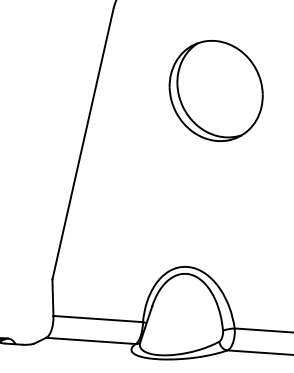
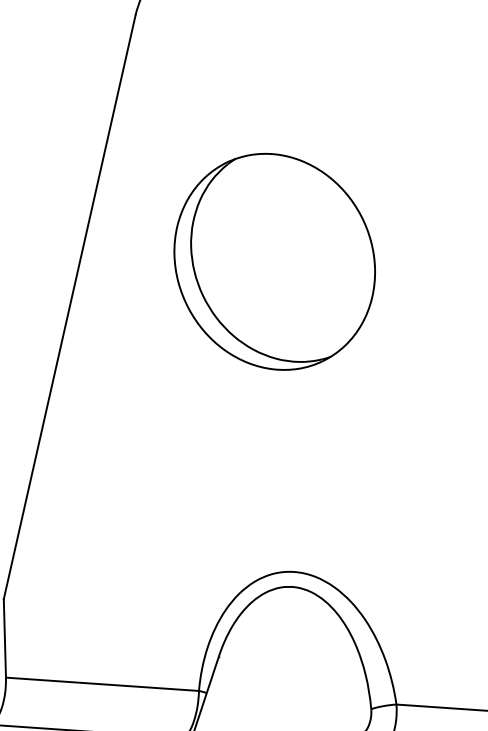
part: (215, 90) -> (273, 260), moved

